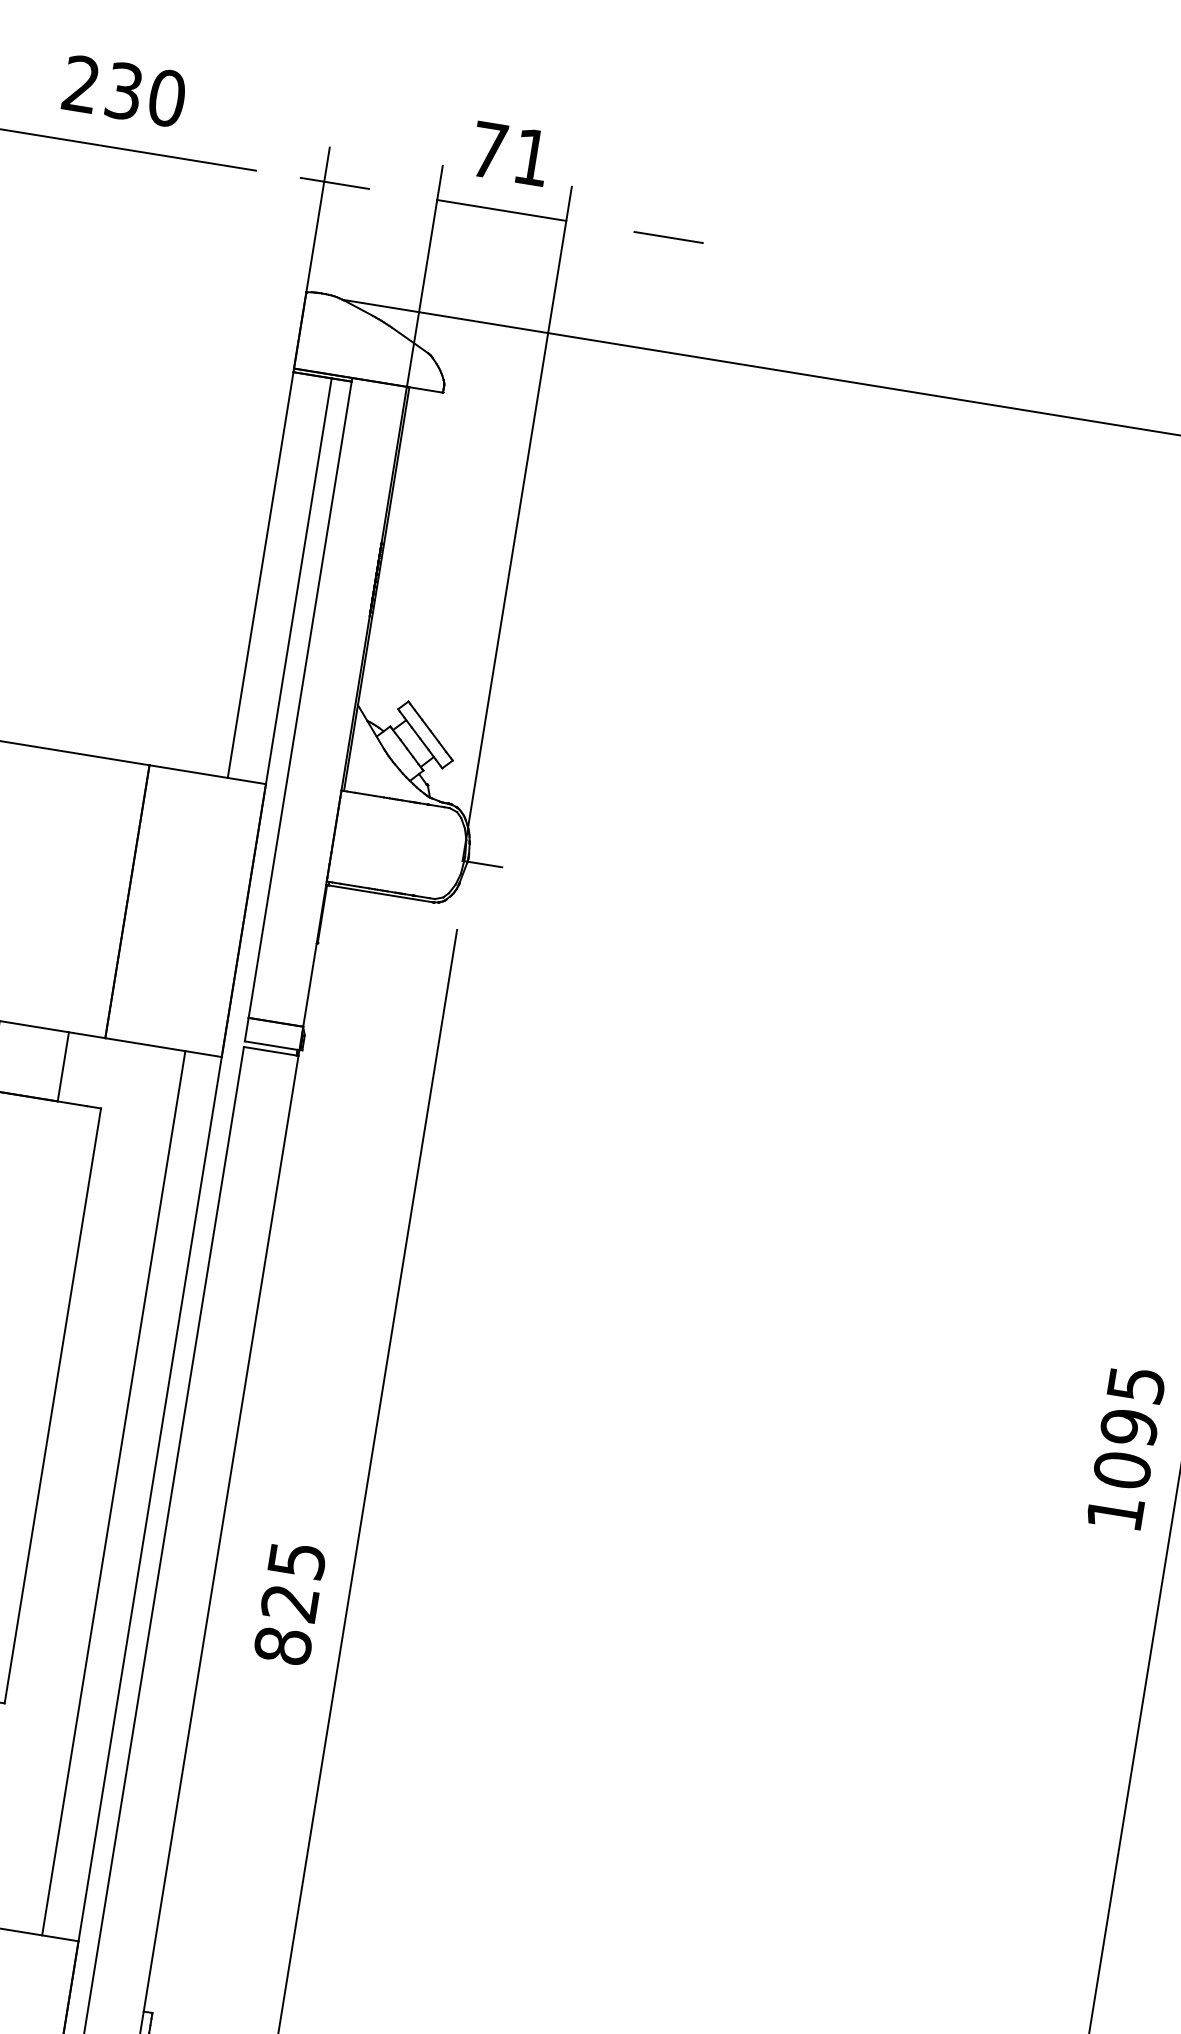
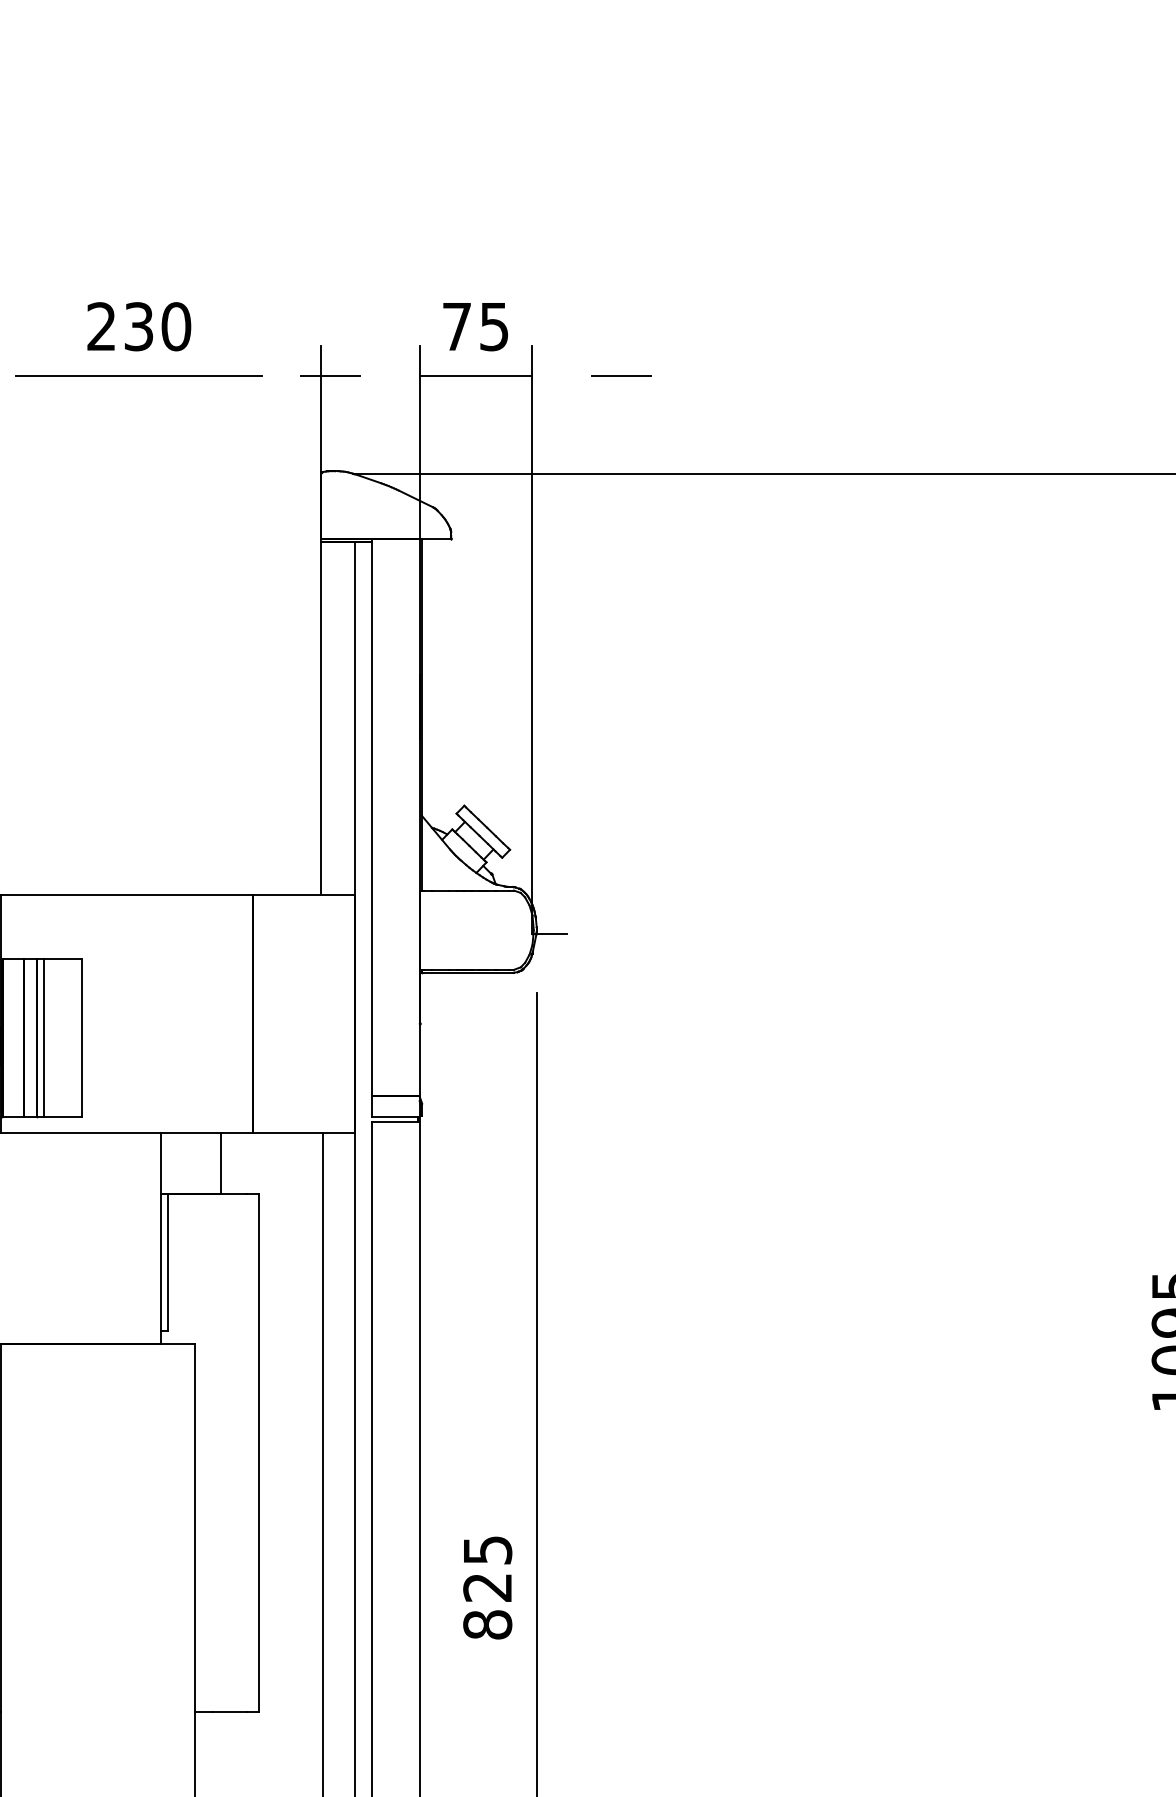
text: (532, 158) -> (494, 327), 71 -> 75

